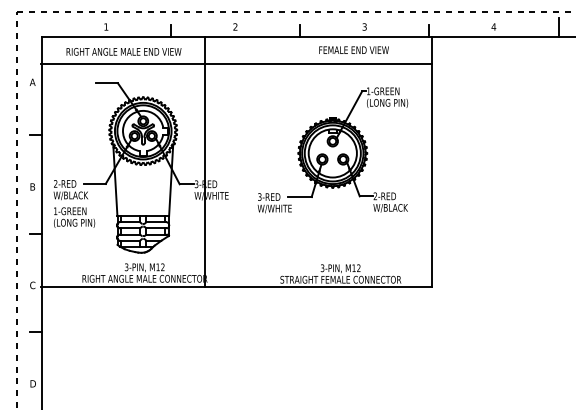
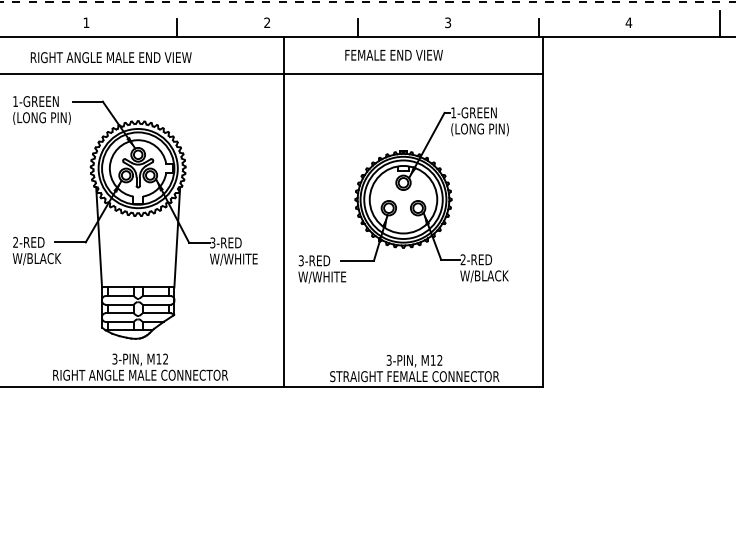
text: (353, 49) -> (393, 54), moved
line: (204, 161) -> (284, 211), moved
text: (74, 217) -> (41, 110), moved

